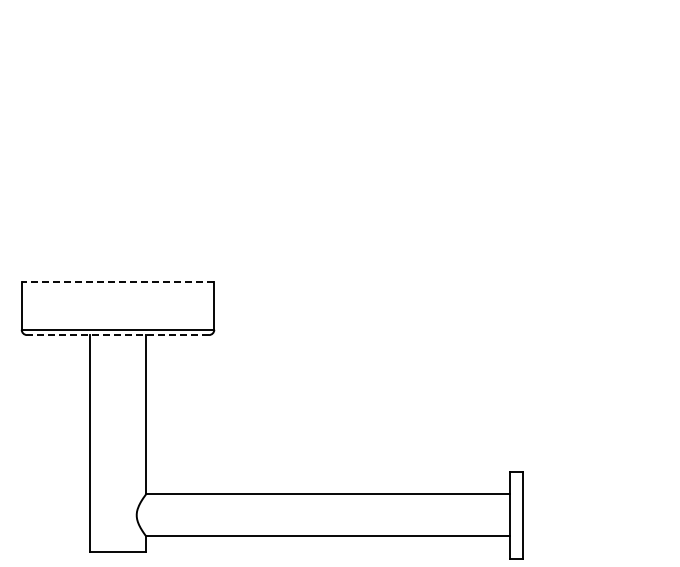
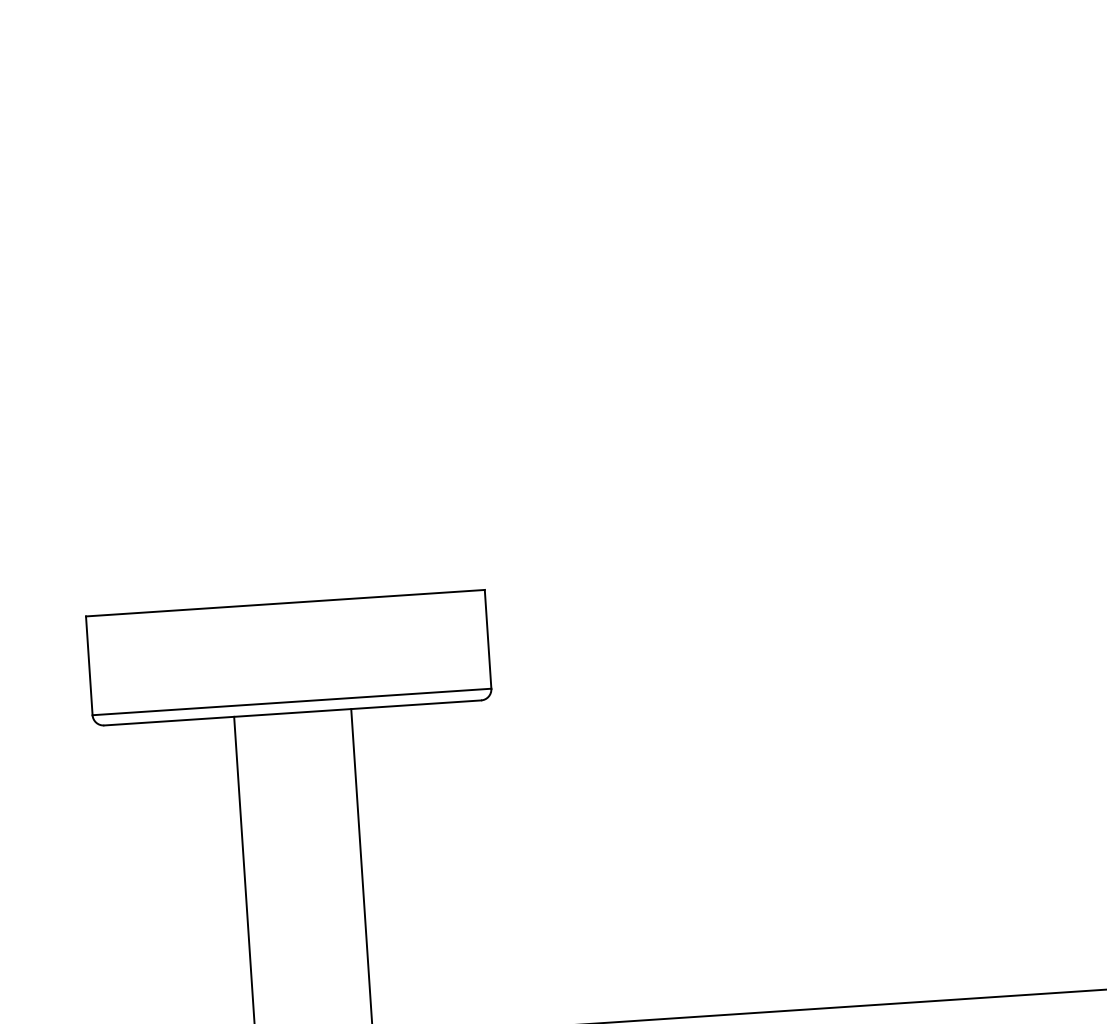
line: (117, 282) -> (284, 604), dashed -> solid
line: (118, 335) -> (293, 713), dashed -> solid

